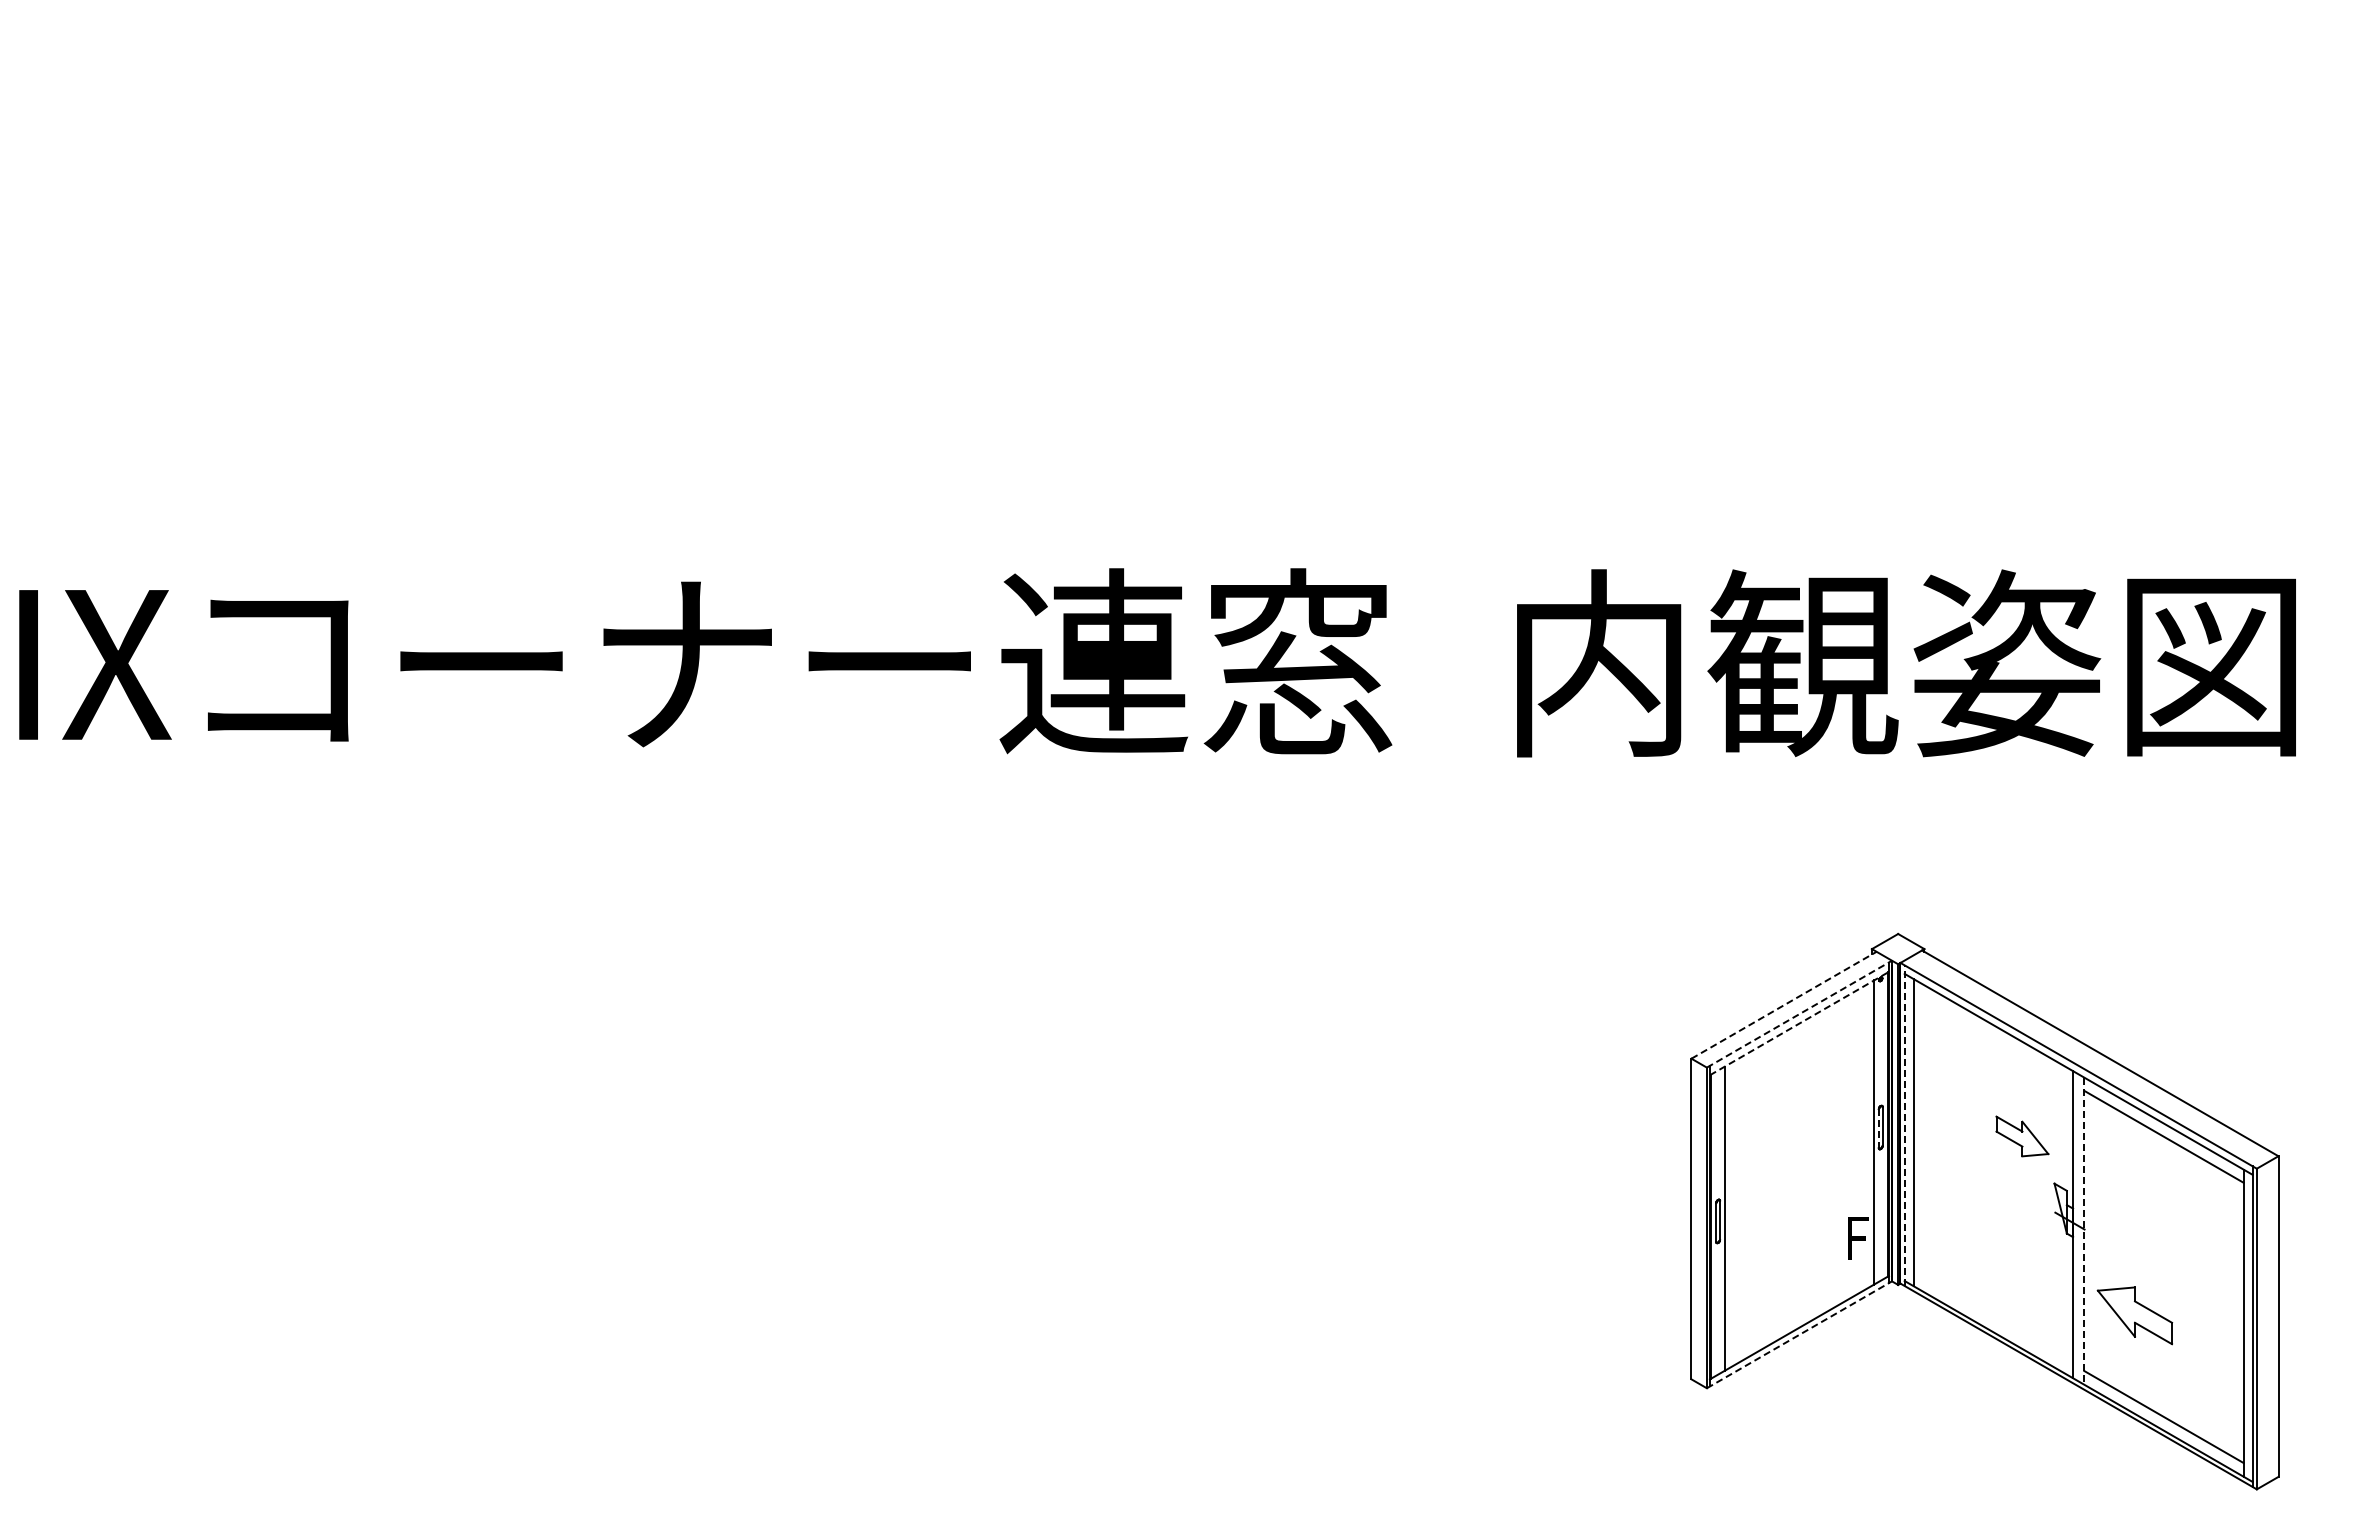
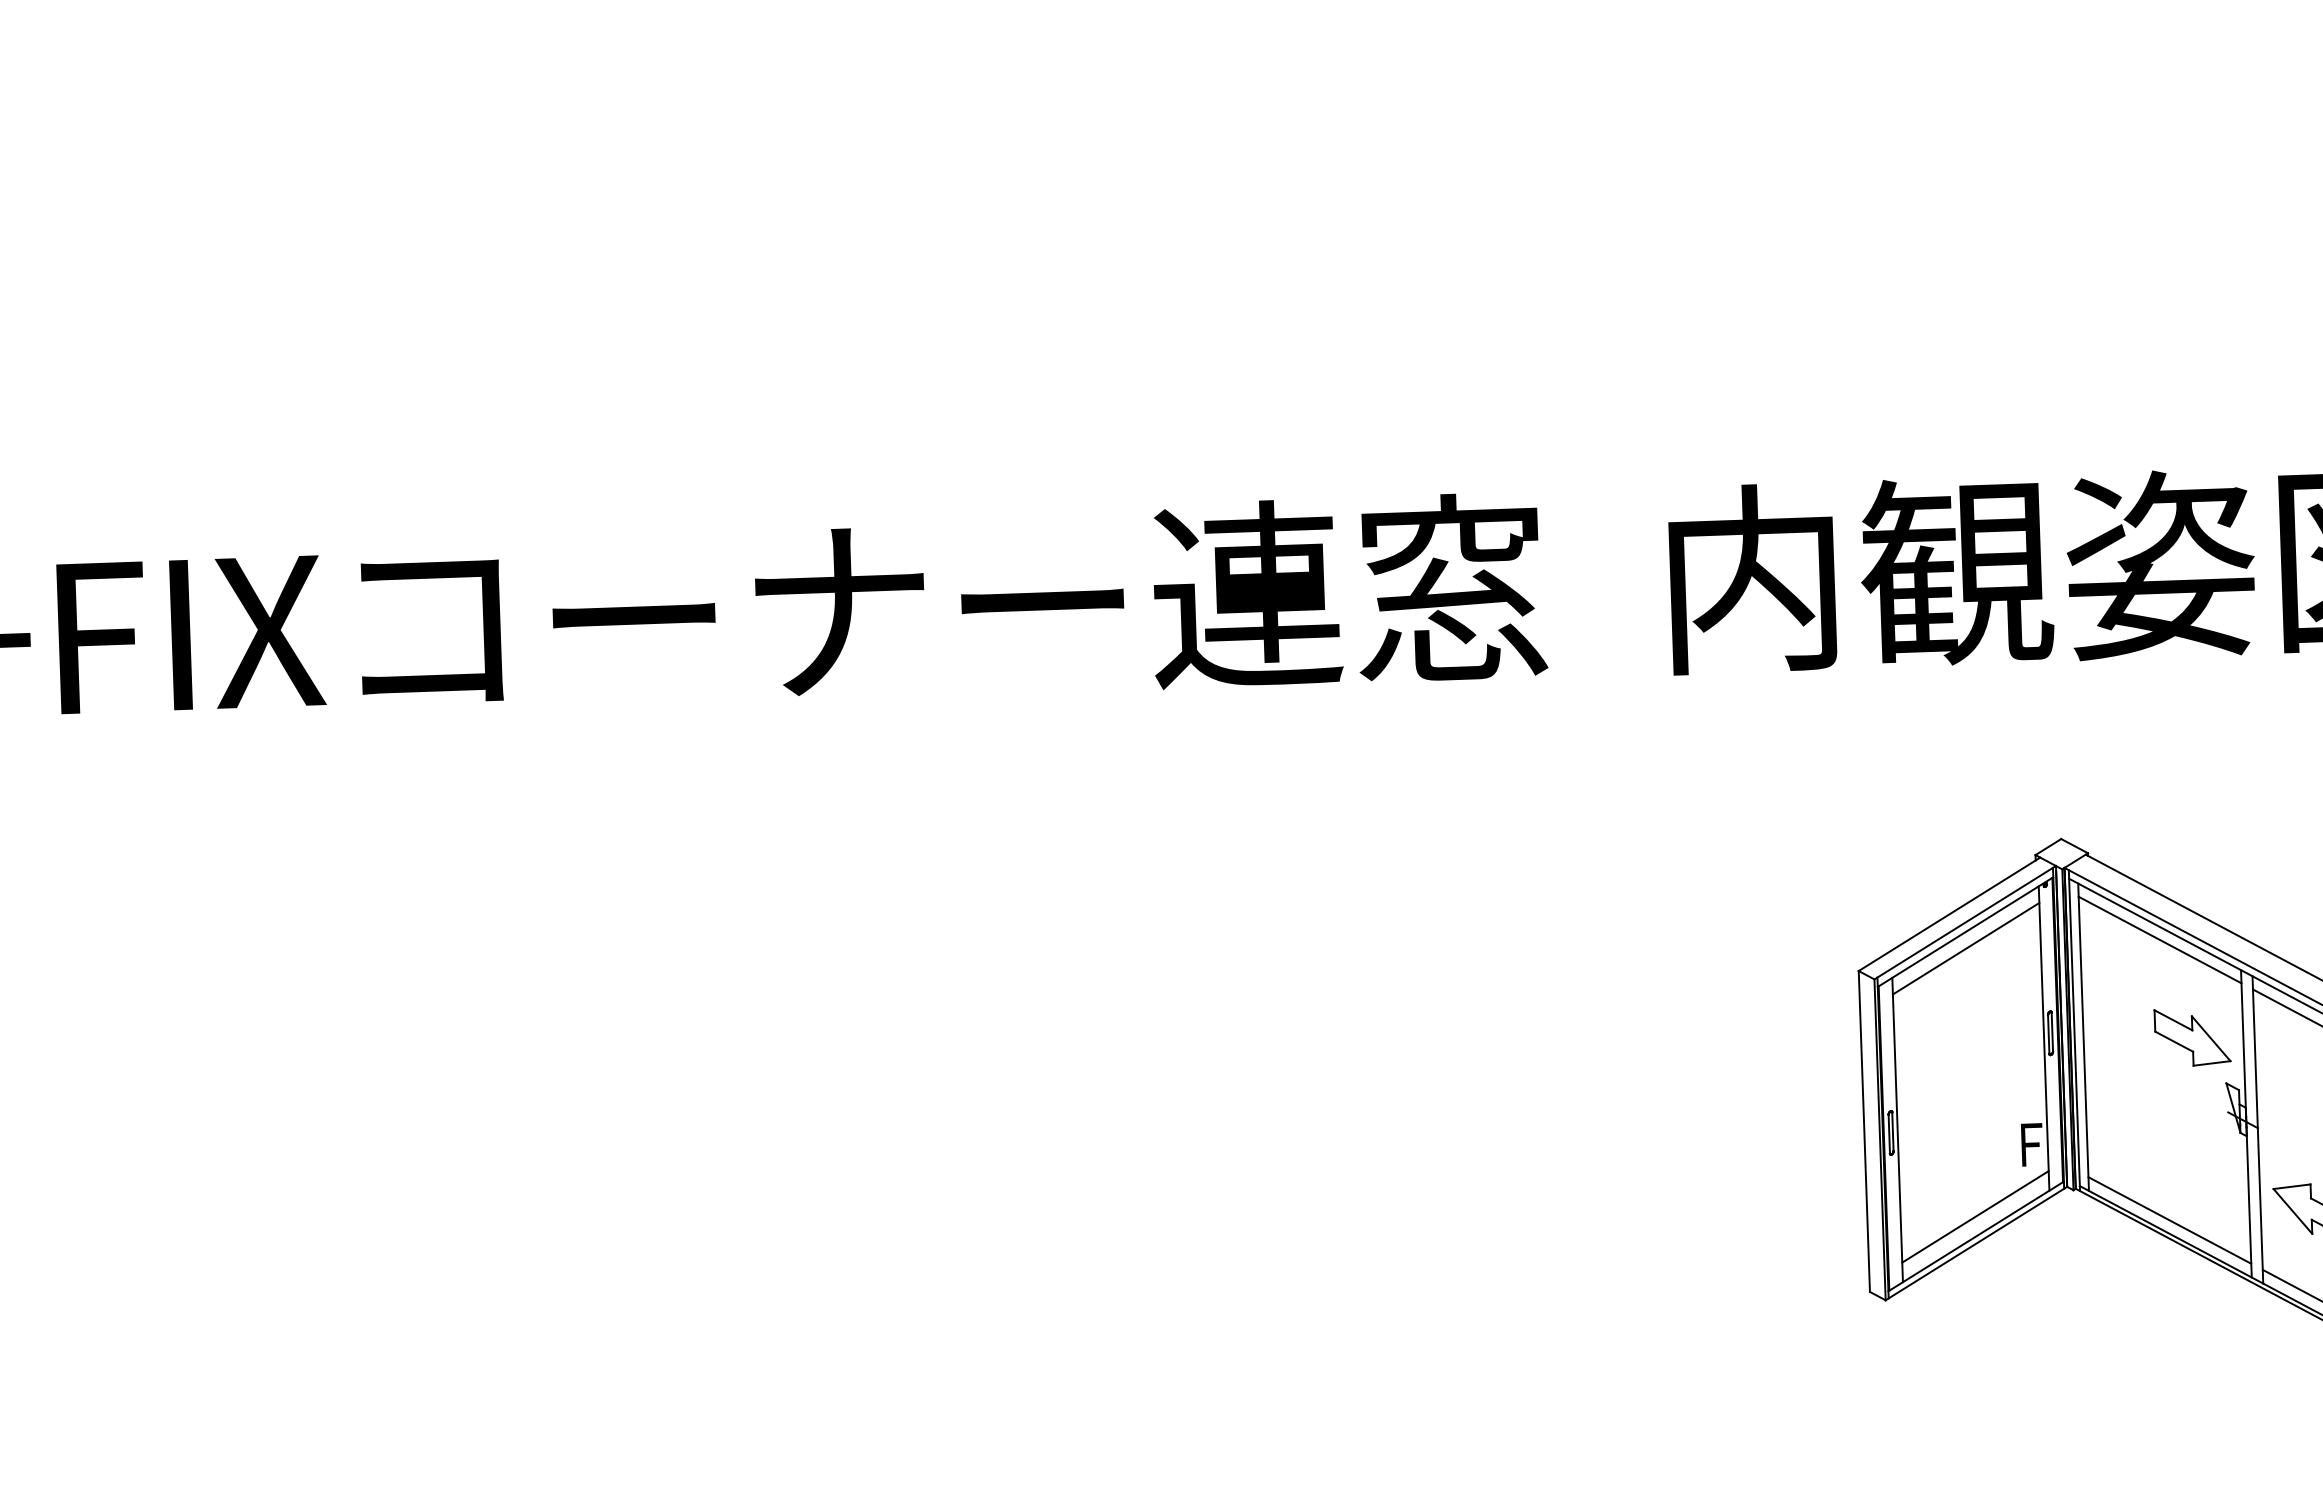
line: (1784, 1005) -> (1949, 914), dashed -> solid
line: (1799, 1014) -> (1965, 923), dashed -> solid
line: (1799, 1023) -> (1965, 932), dashed -> solid
line: (1993, 1038) -> (2160, 940), added
line: (1799, 1040) -> (1966, 949), added
line: (1904, 1125) -> (2074, 1030), dashed -> solid
line: (1878, 1129) -> (2048, 1035), dashed -> solid
part: (2022, 1136) -> (2192, 1037), size x1.43
line: (2084, 1231) -> (2258, 1130), dashed -> solid
line: (1799, 1307) -> (1975, 1216), added
line: (1993, 1318) -> (2170, 1220), added
line: (1799, 1334) -> (1976, 1243), dashed -> solid

